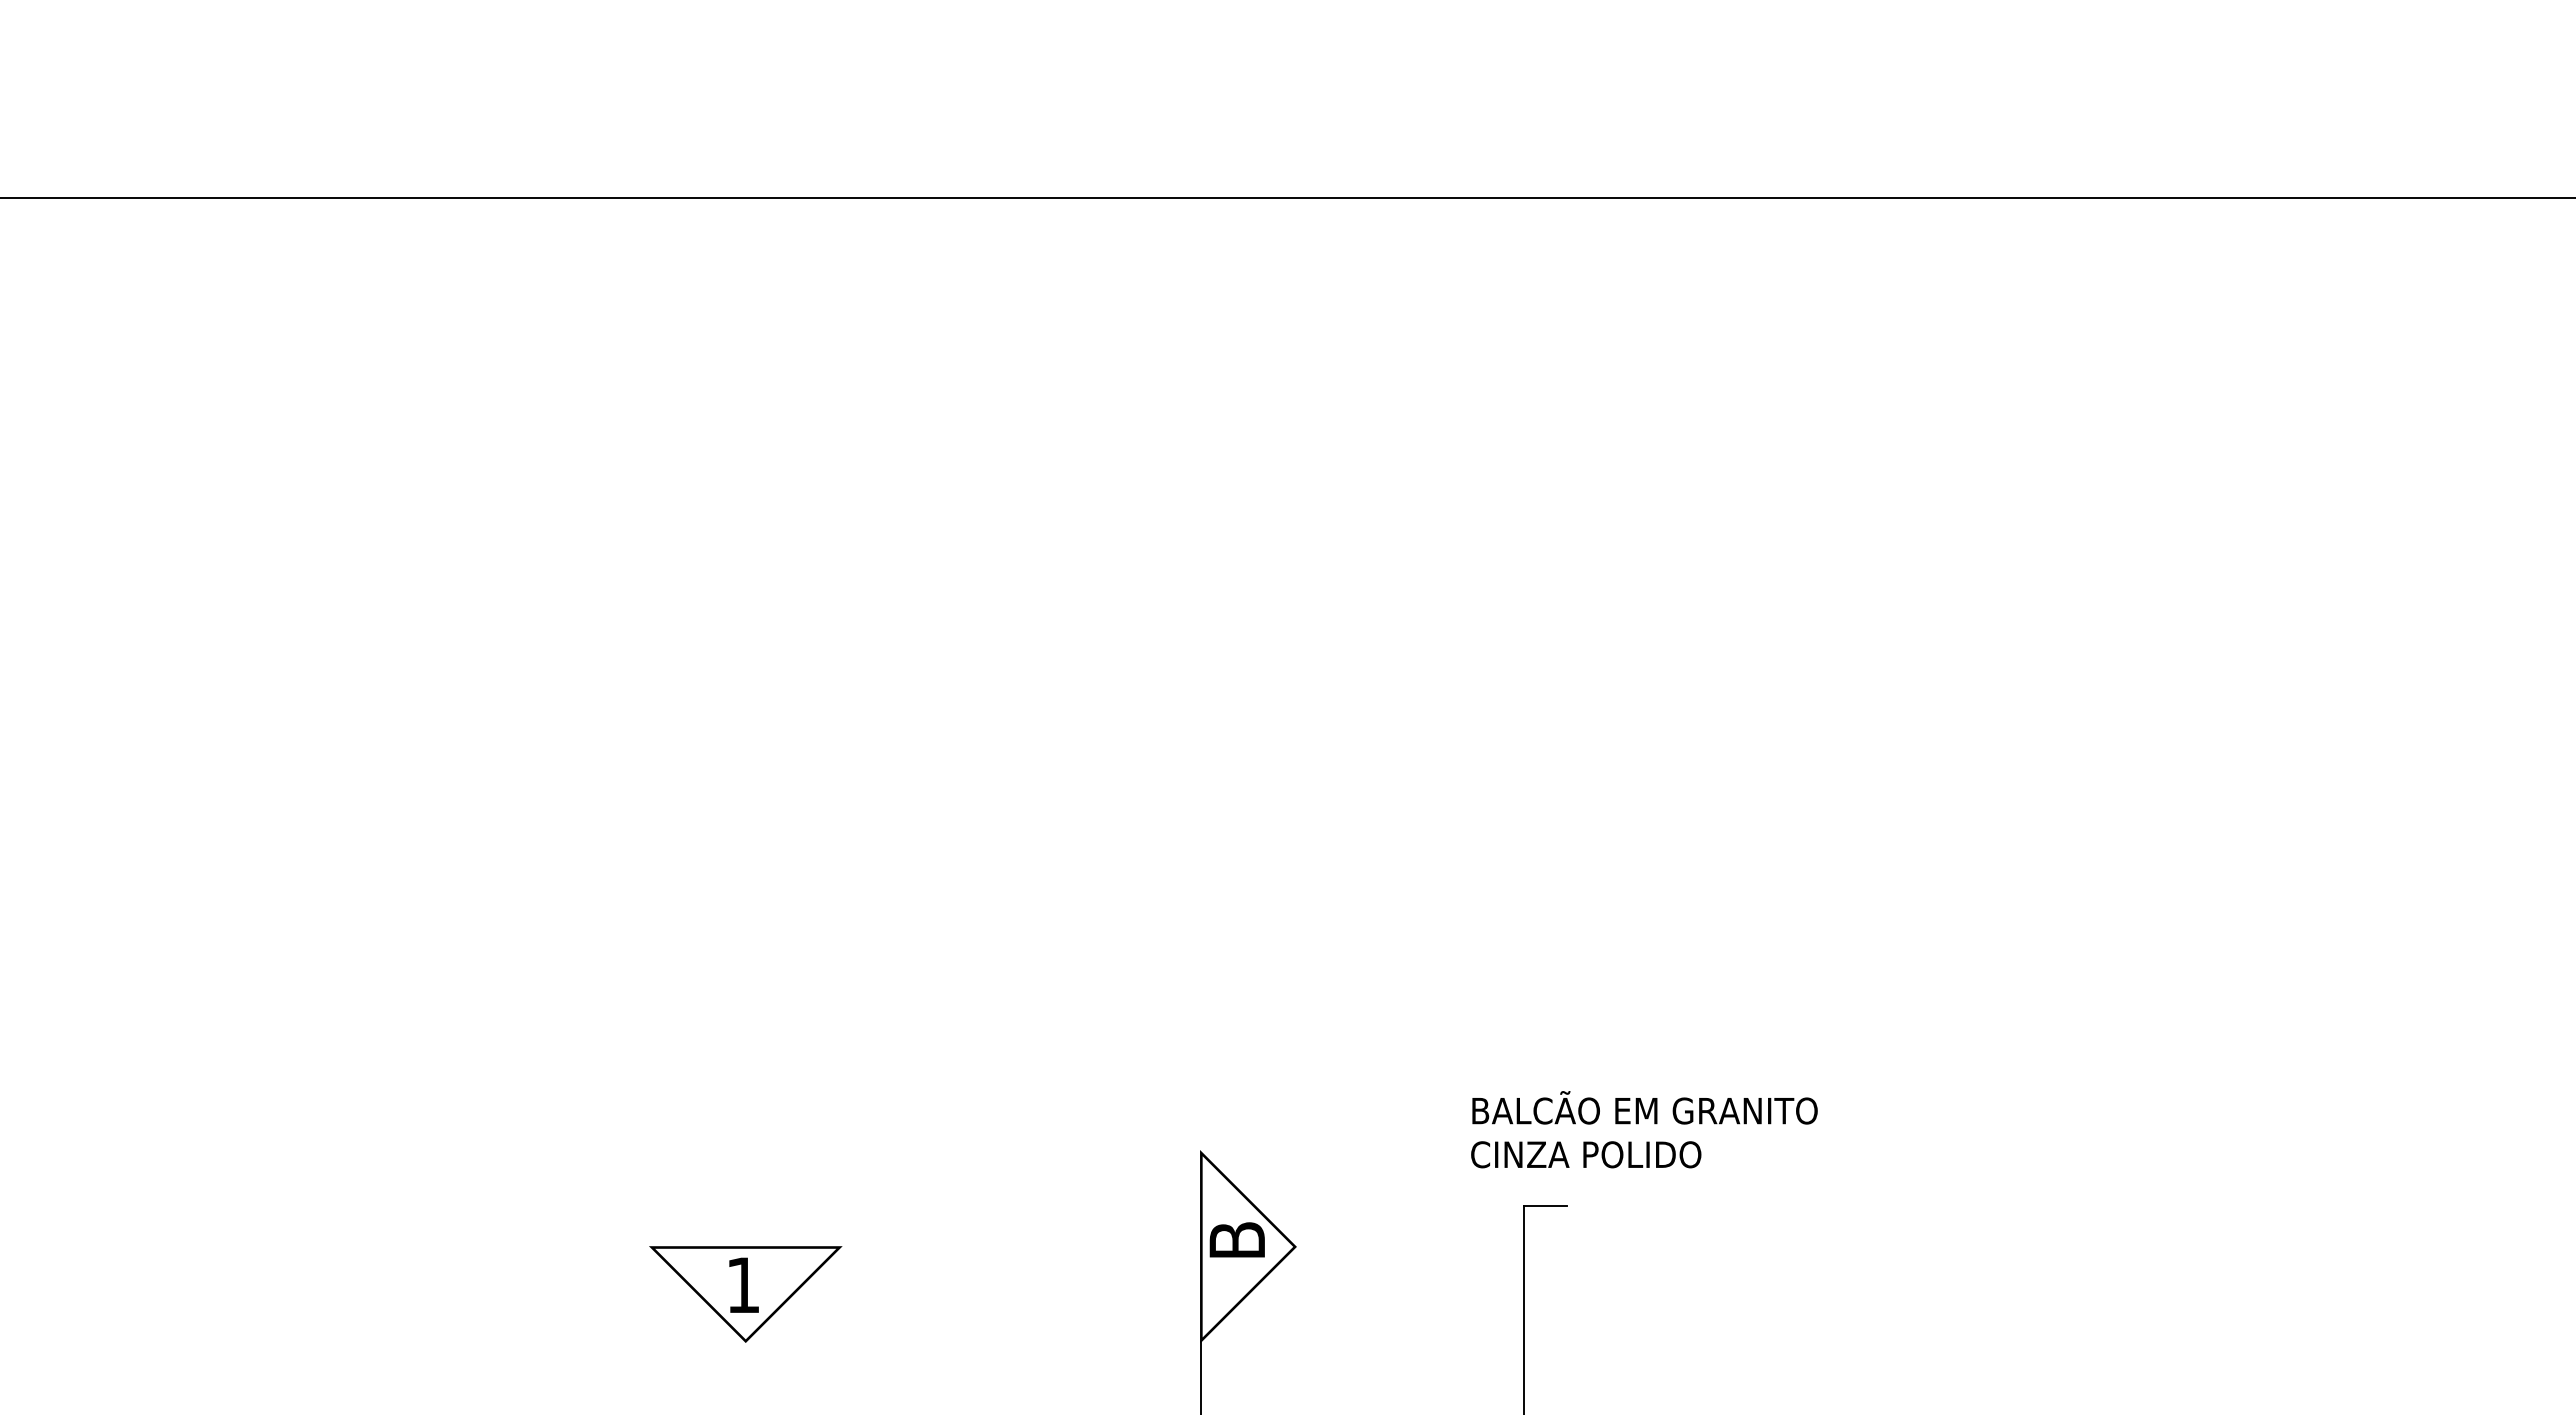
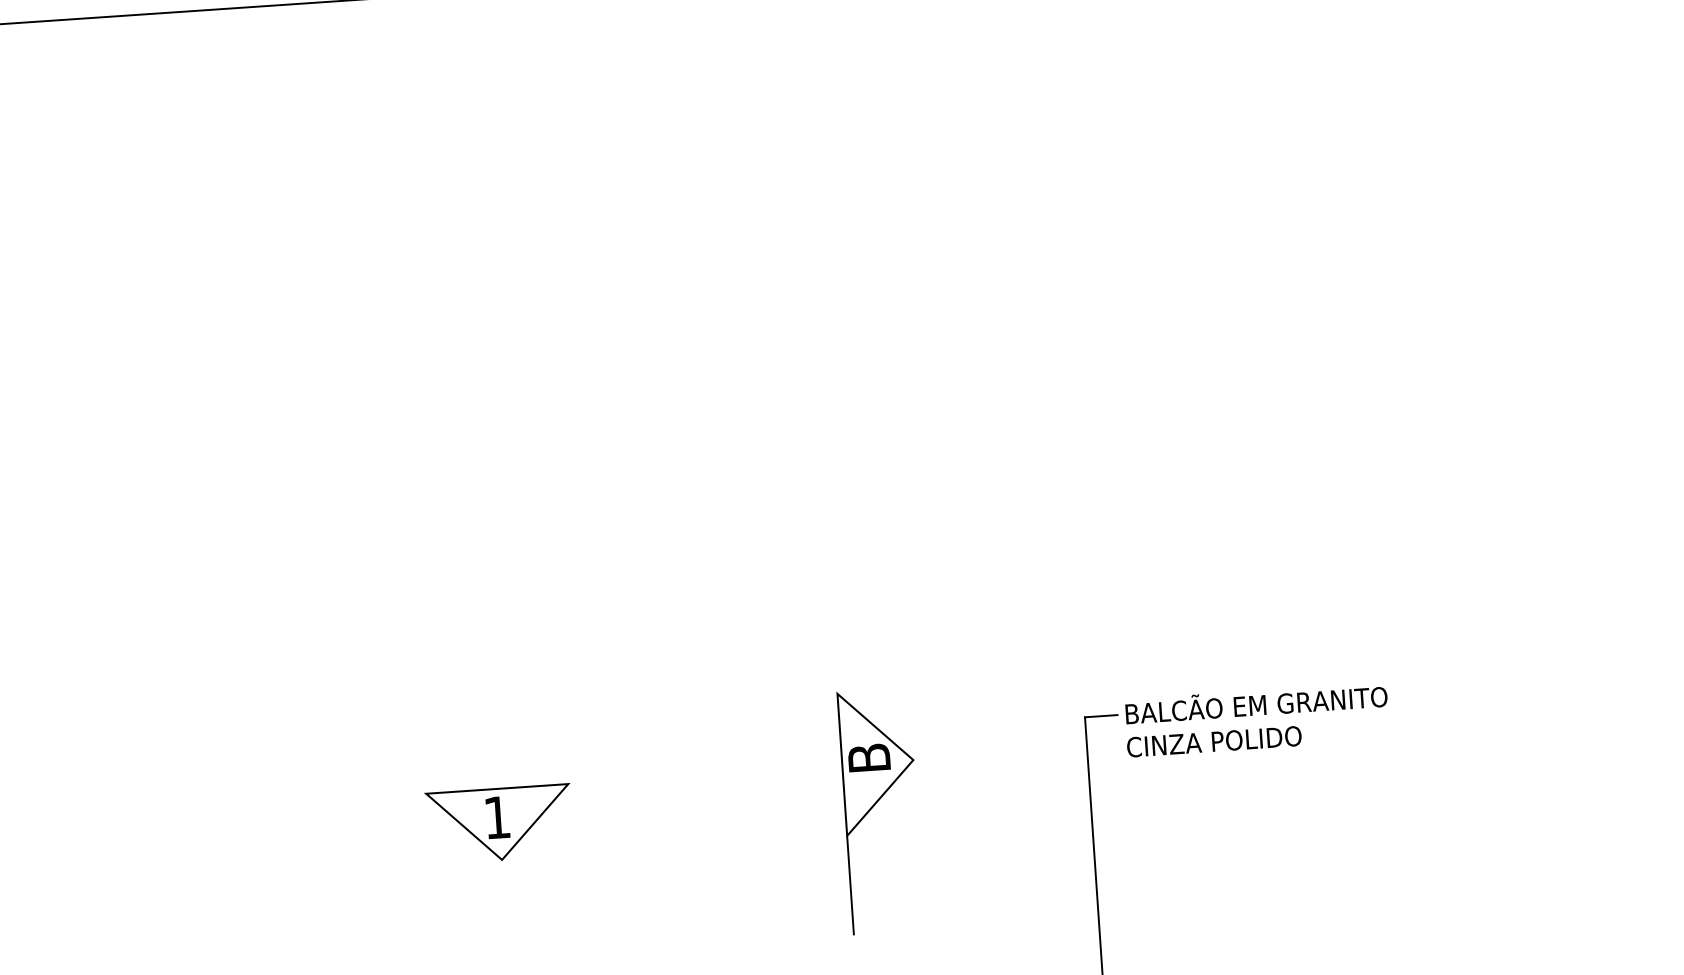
text: (1644, 1129) -> (1257, 719), moved

